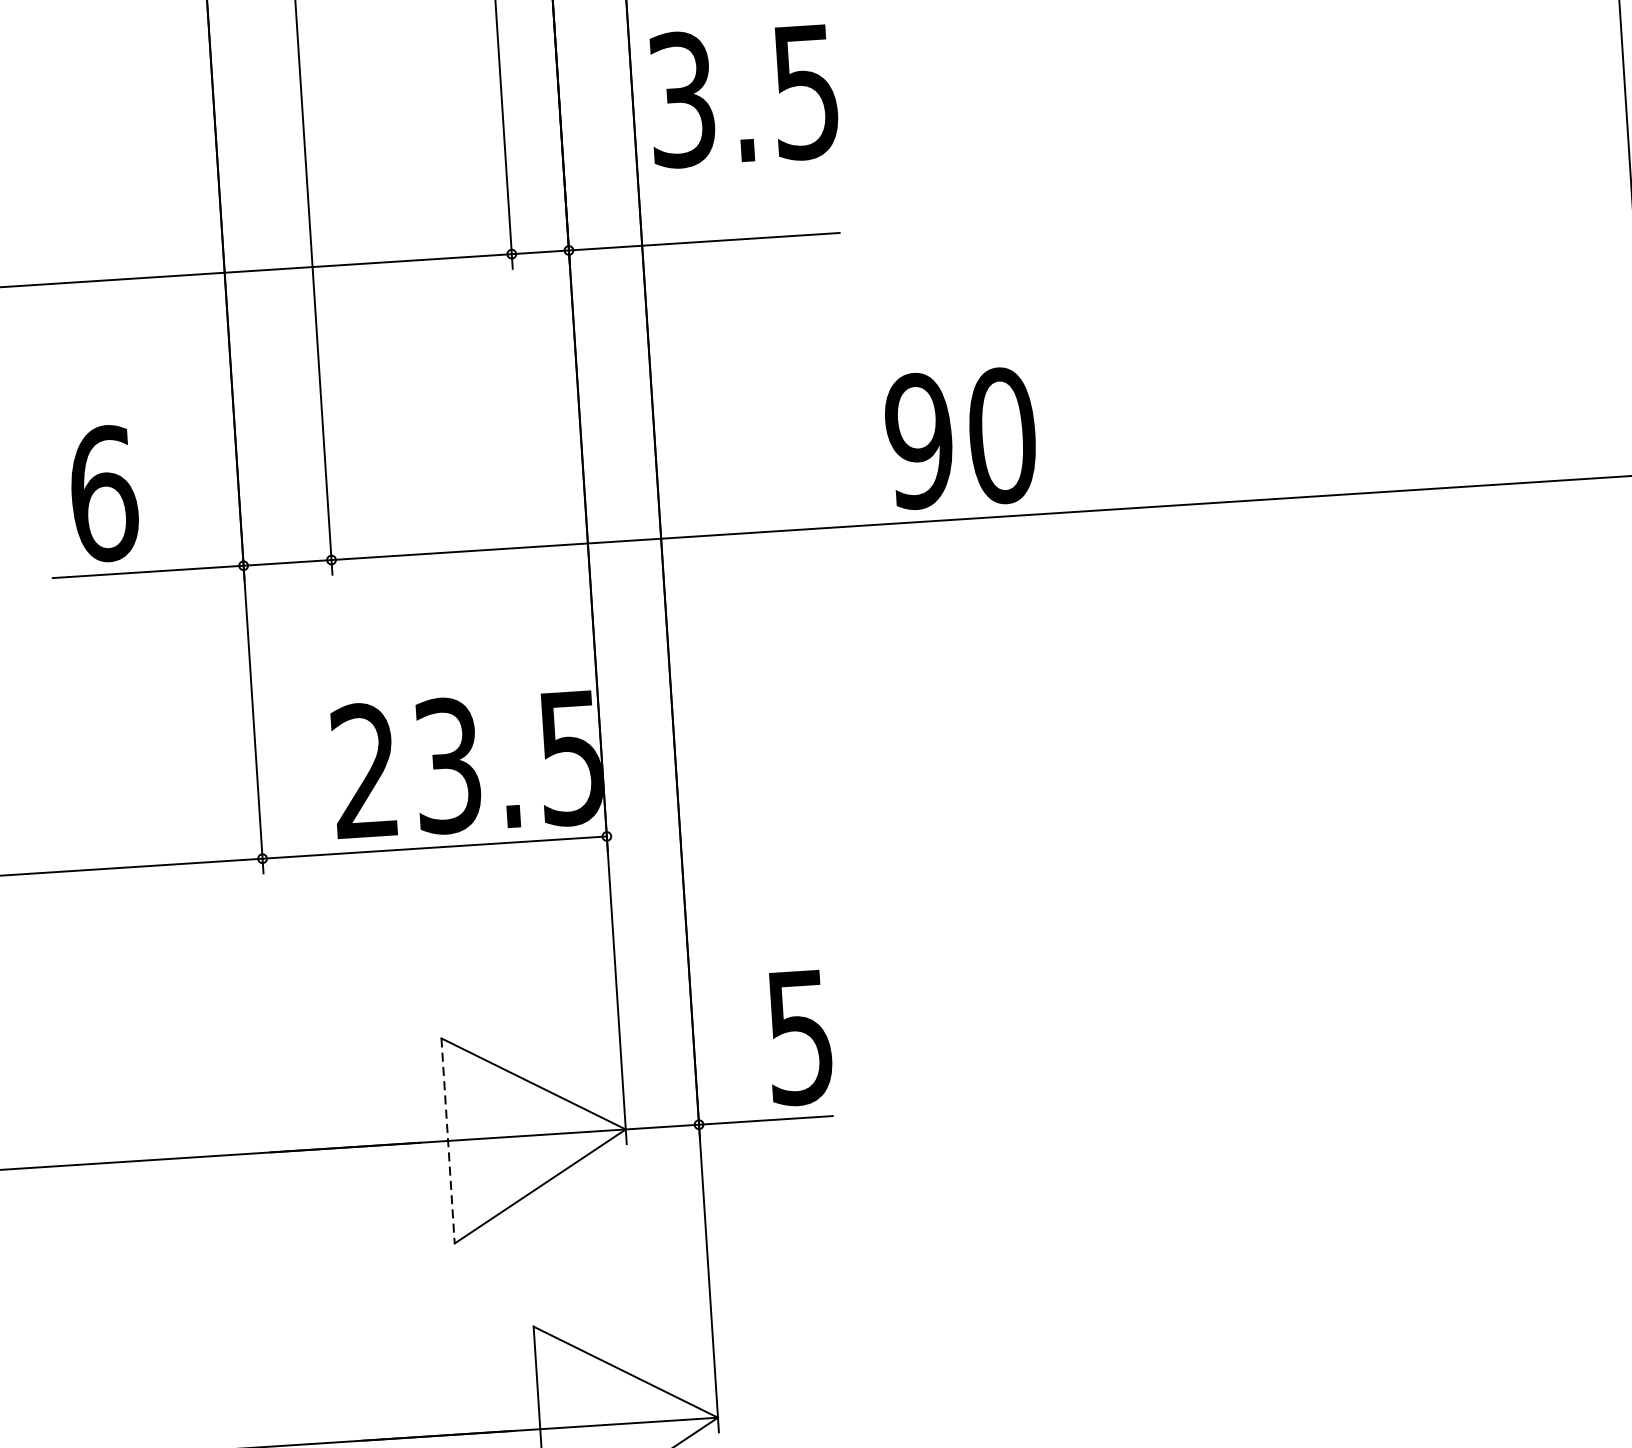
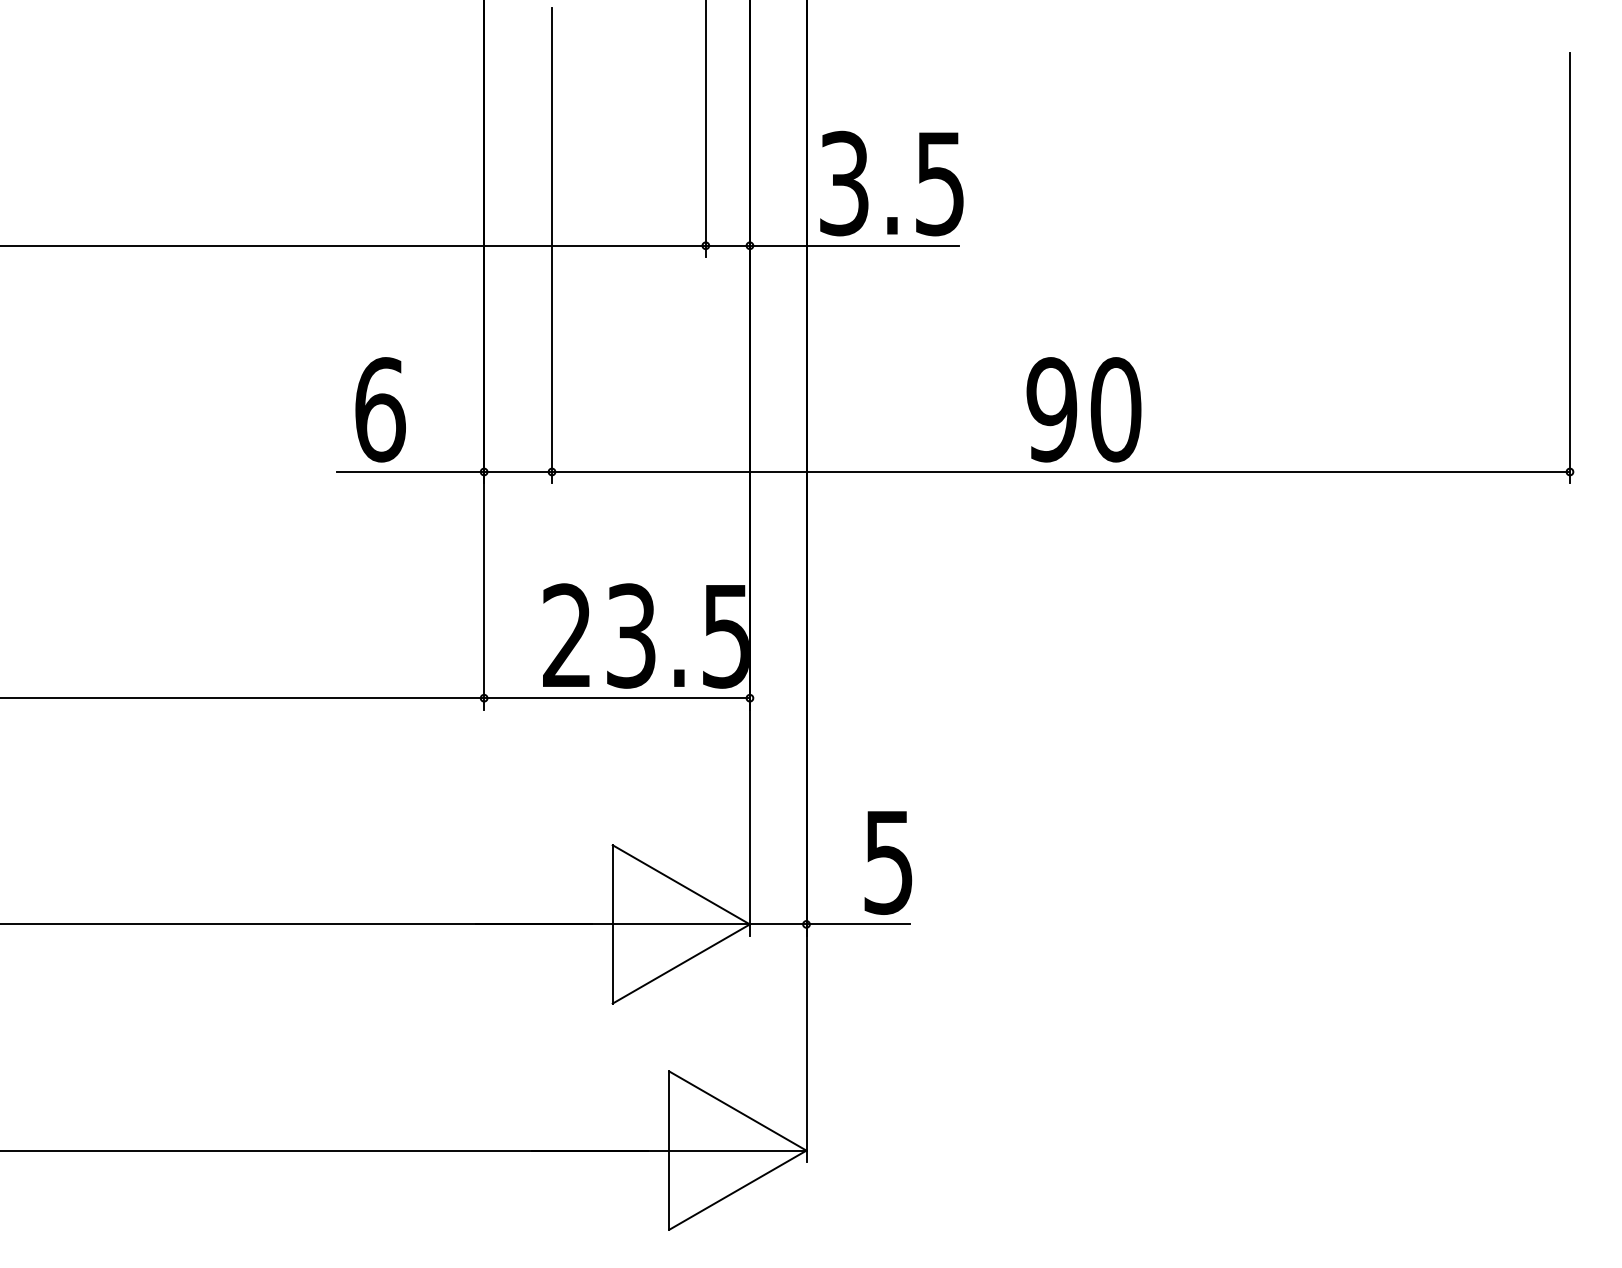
text: (743, 95) -> (891, 183), moved
text: (960, 438) -> (1083, 409), moved
line: (447, 1141) -> (612, 924), dashed -> solid

